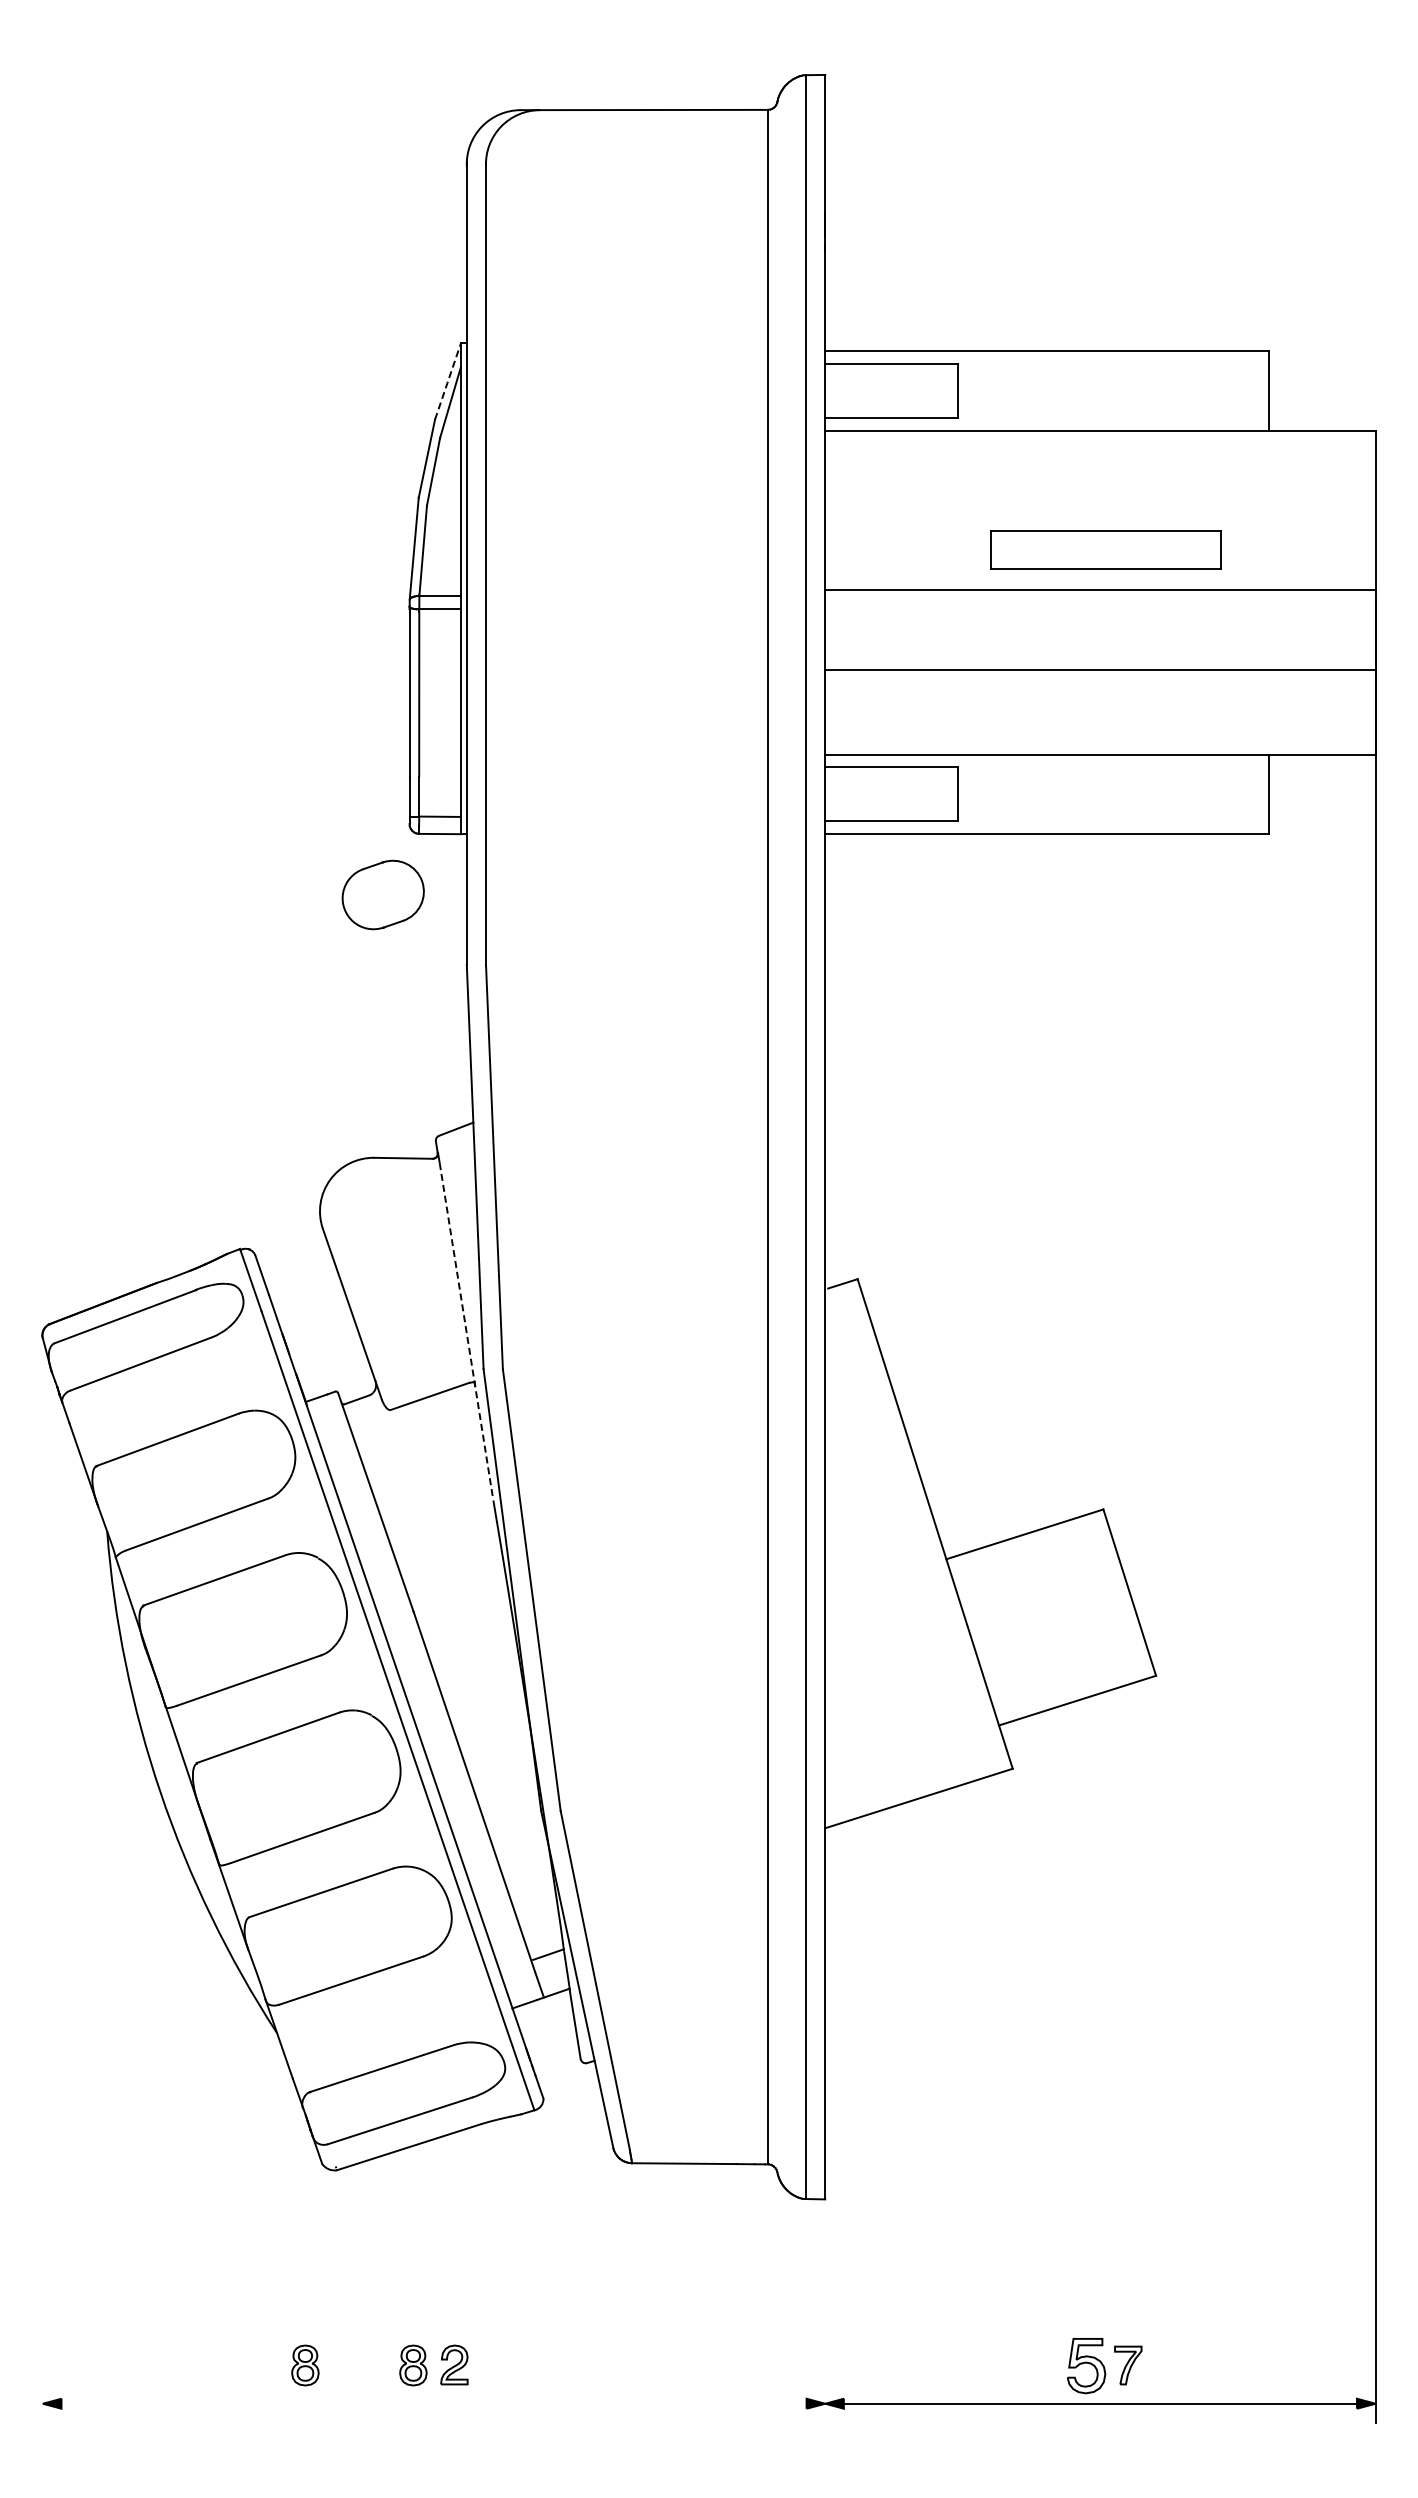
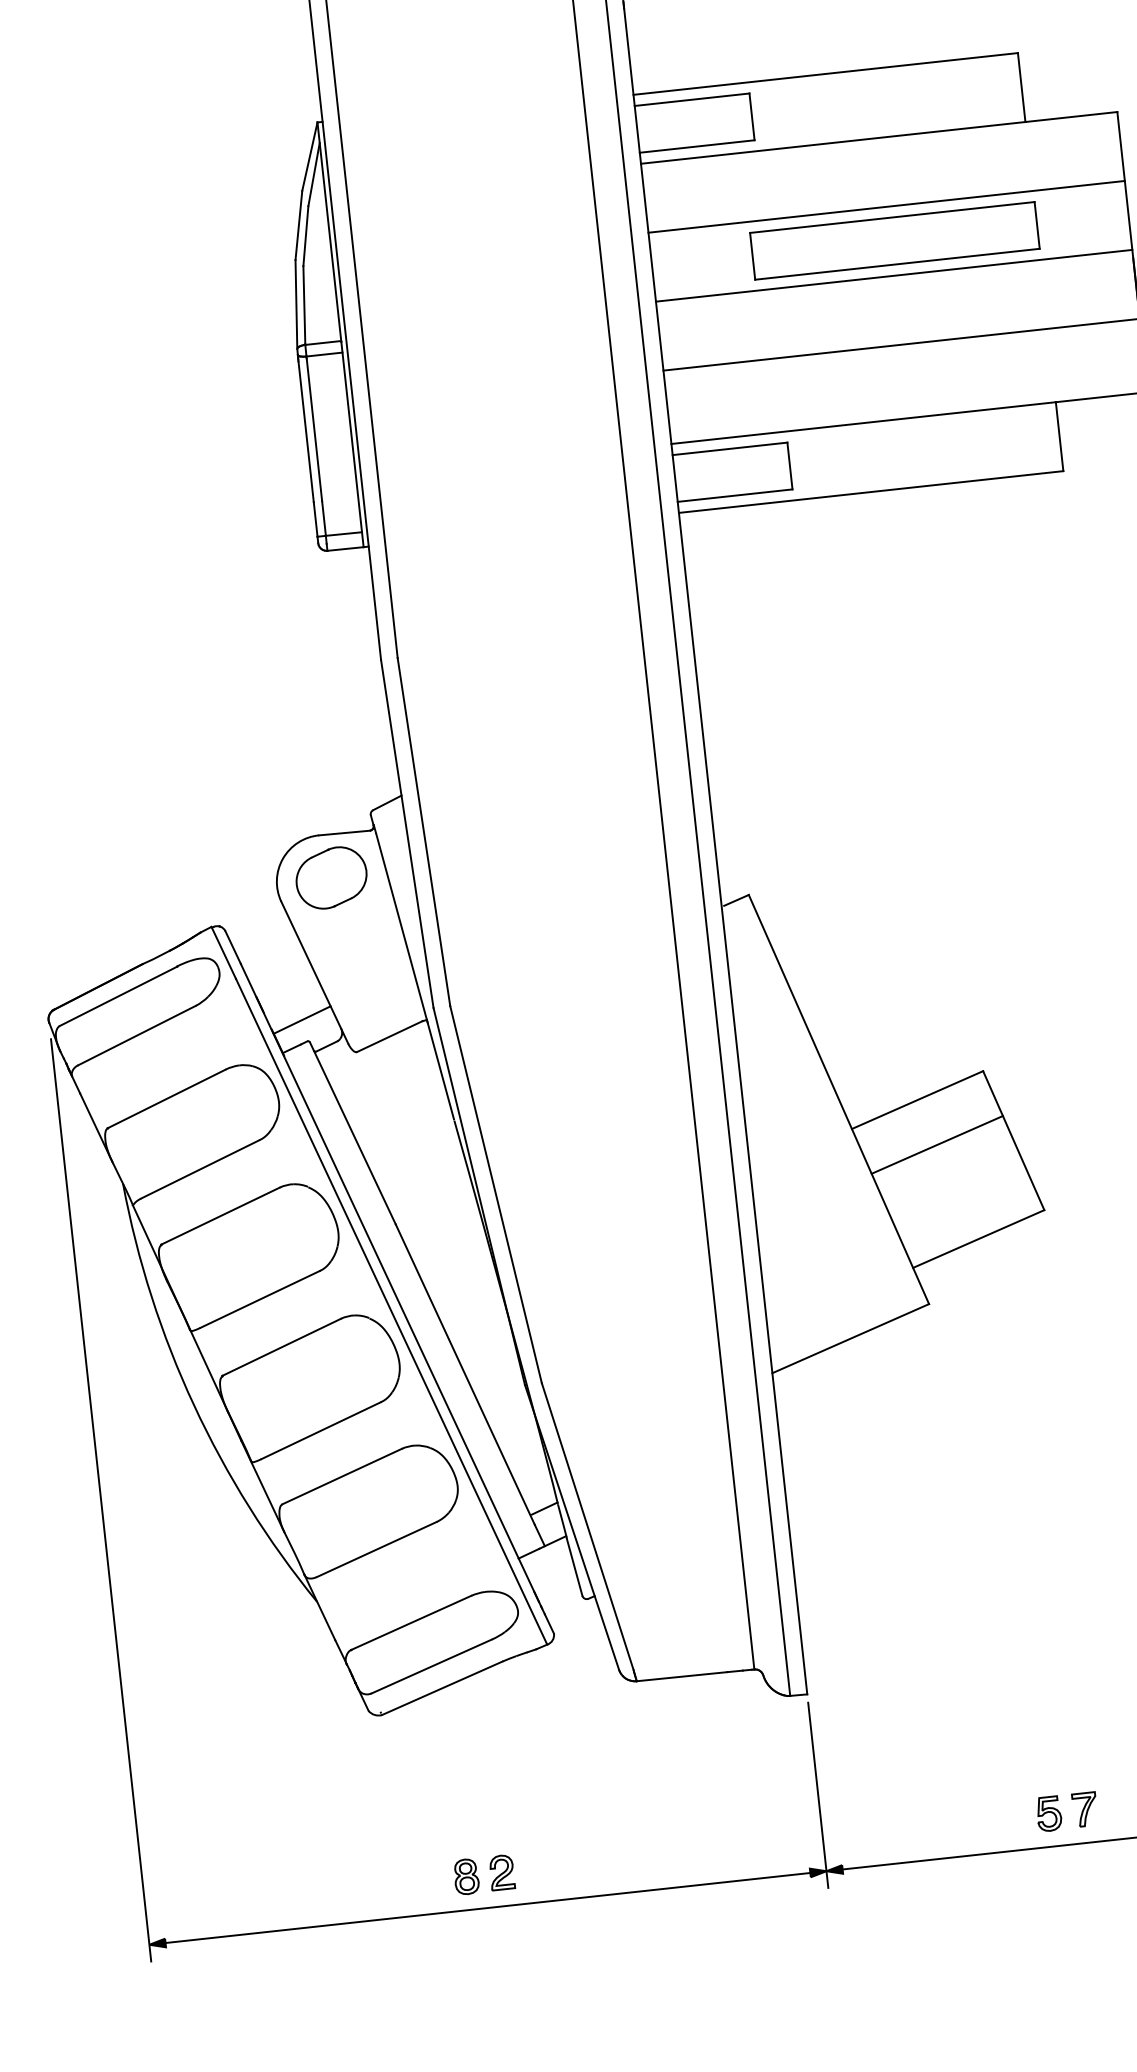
line: (448, 381) -> (310, 156), dashed -> solid
line: (1100, 510) -> (886, 206), added
part: (1105, 549) -> (894, 240), size x1.43
part: (382, 894) -> (330, 877), moved
line: (466, 1331) -> (415, 977), dashed -> solid
line: (331, 1366) -> (301, 1020), added
line: (1041, 1587) -> (936, 1144), added
line: (42, 1890) -> (100, 1500), added
line: (825, 2316) -> (818, 1795), added
part: (305, 2365) -> (373, 1886), removed
part: (1086, 2365) -> (1048, 1813), size x0.71
line: (433, 2403) -> (487, 1907), added

